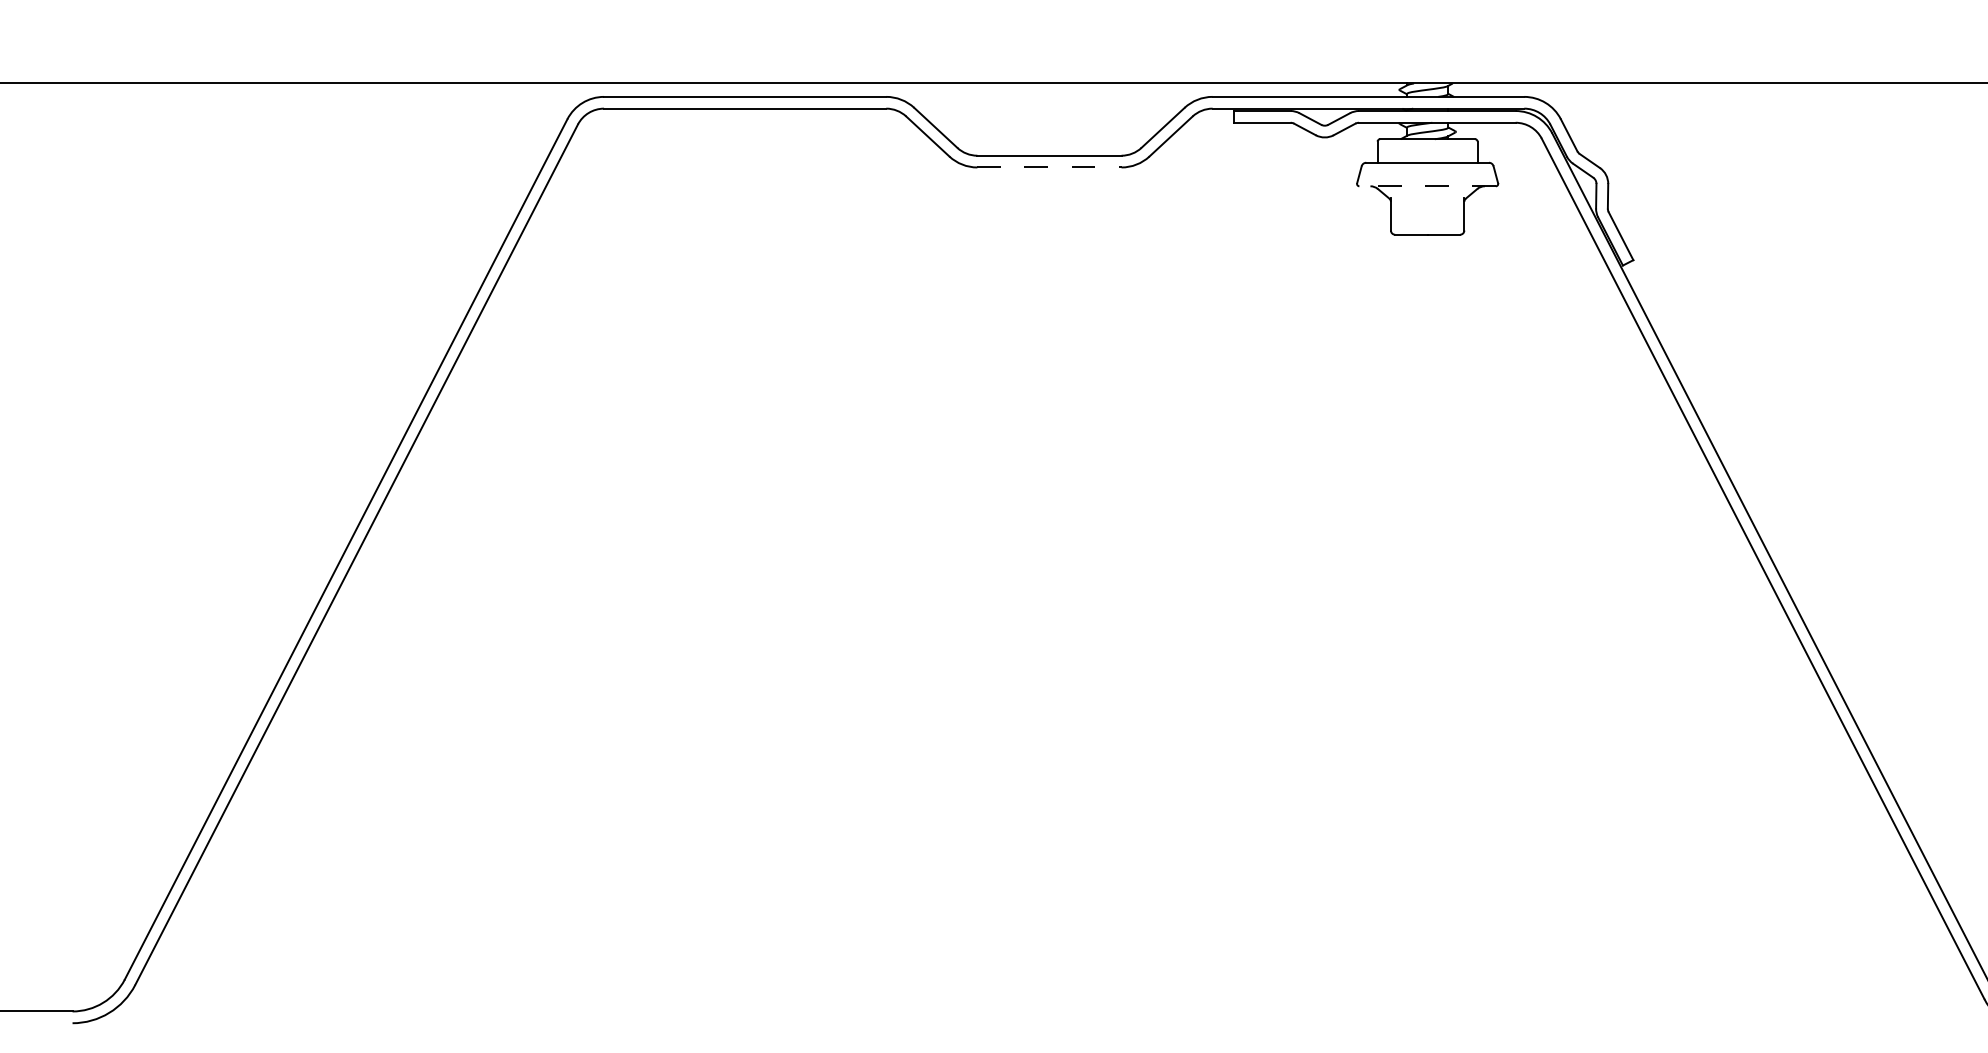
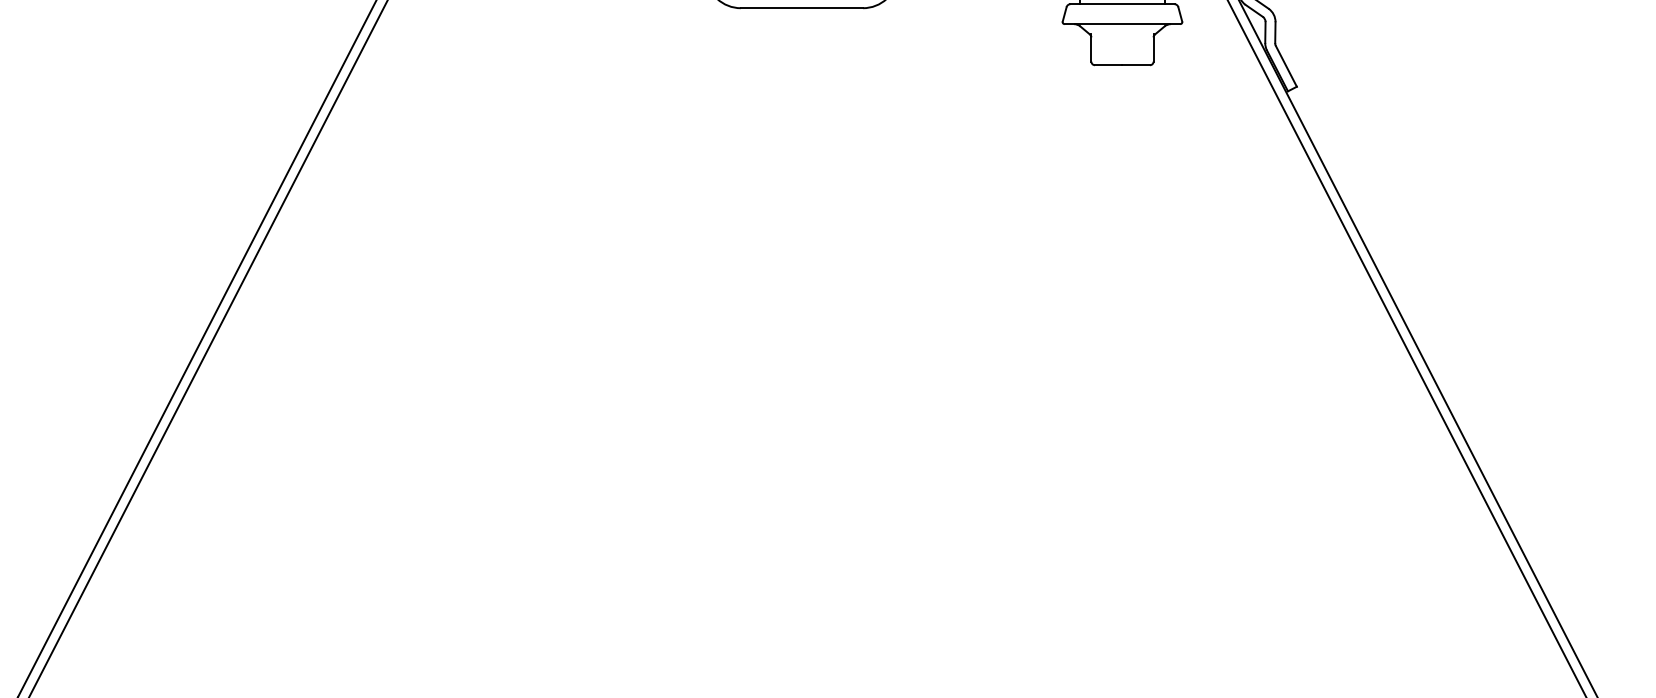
line: (1049, 167) -> (802, 8), dashed -> solid
line: (1427, 186) -> (1122, 24), dashed -> solid

